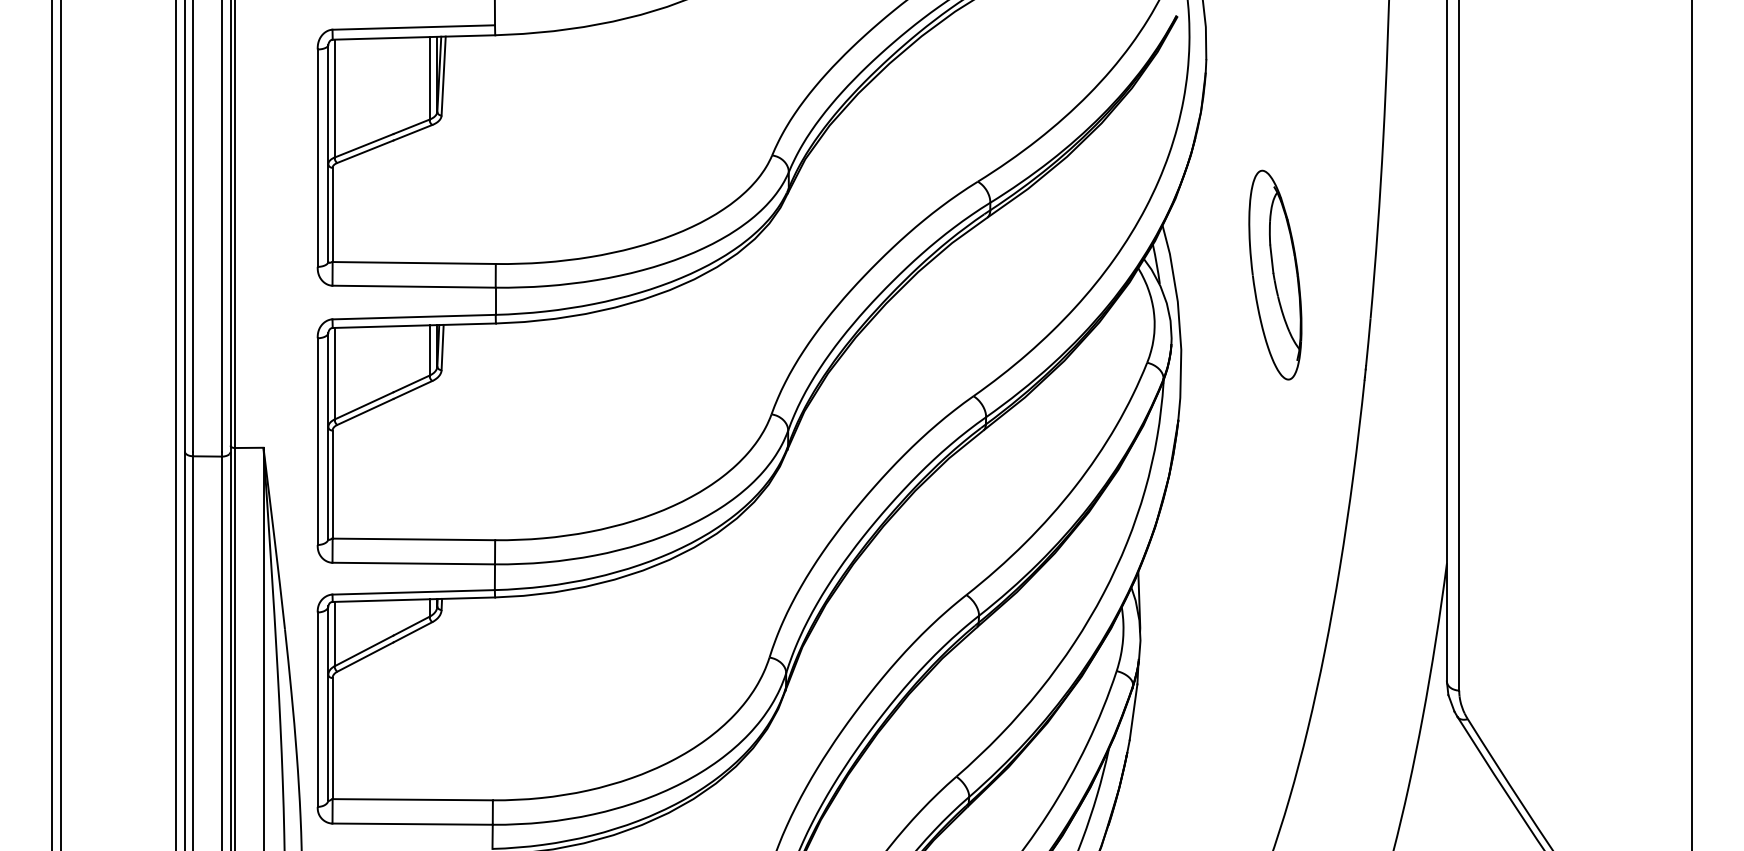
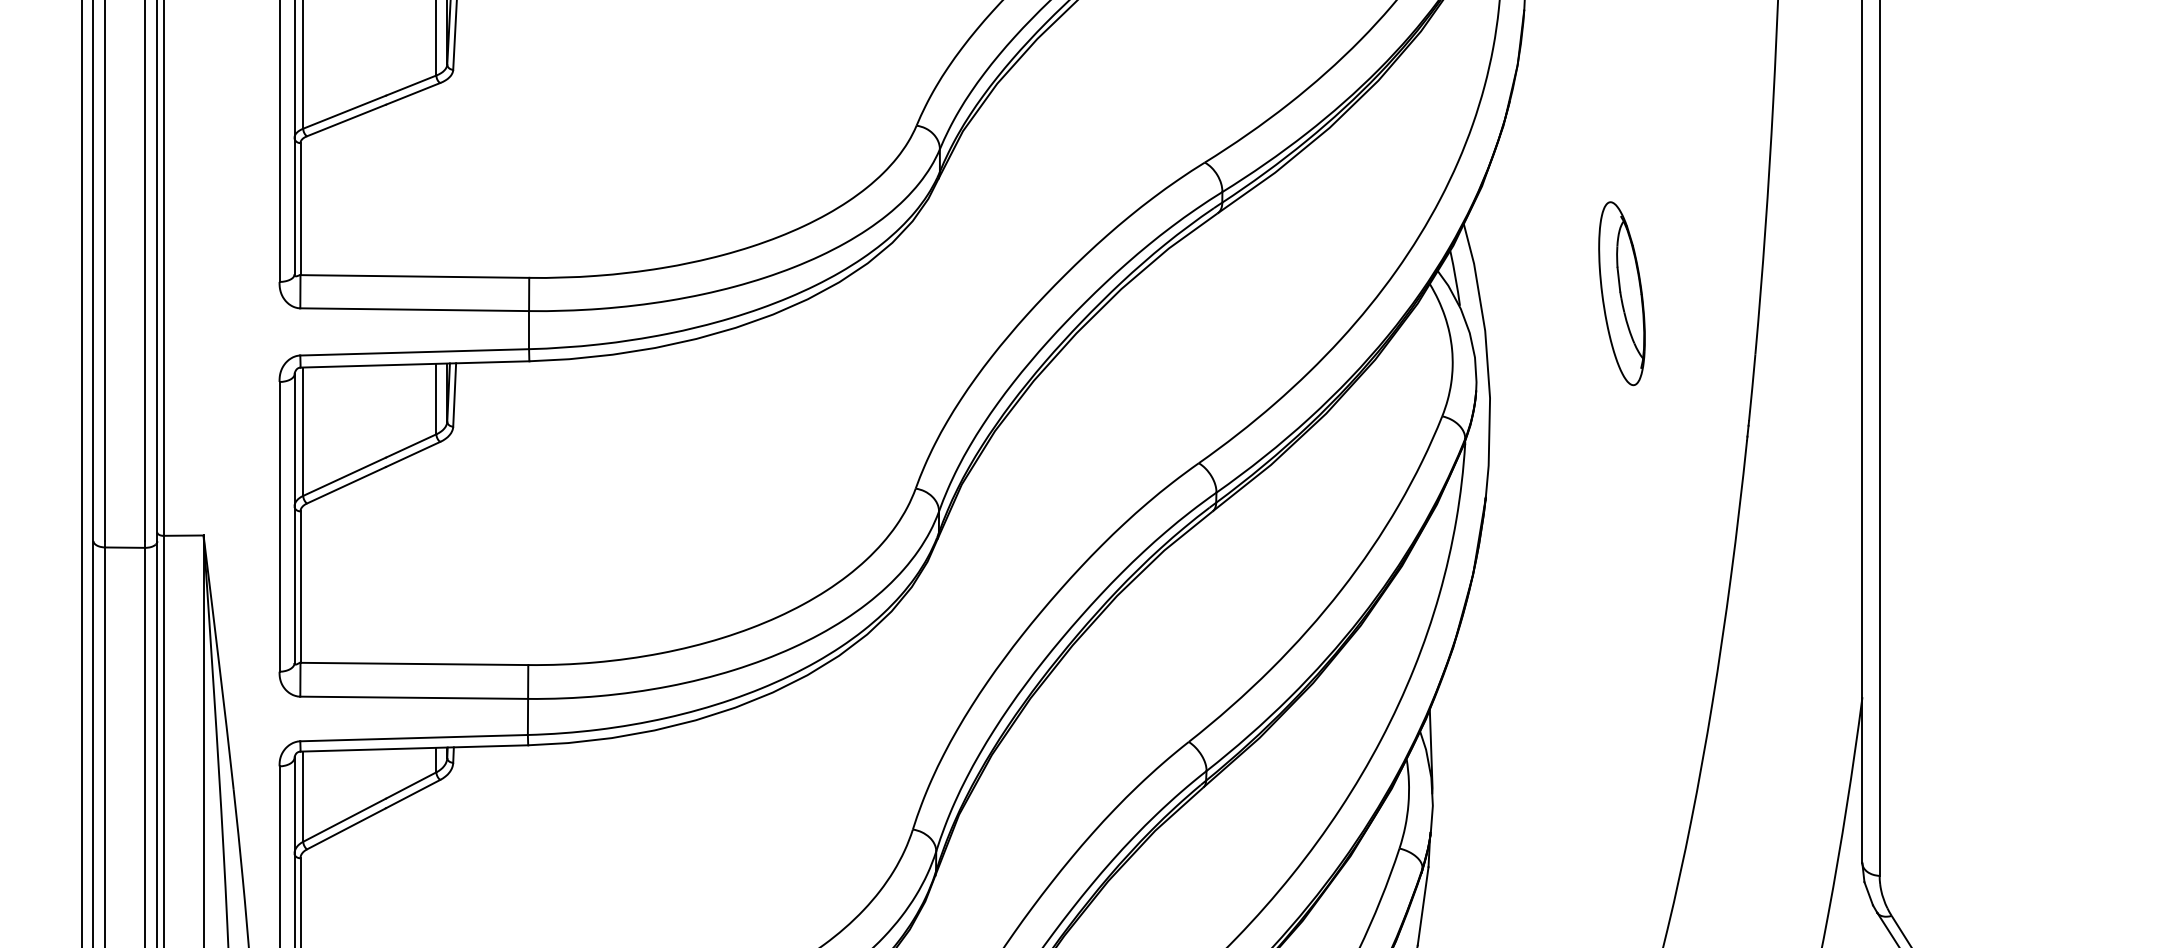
part: (1275, 275) -> (1622, 294), size x0.62

